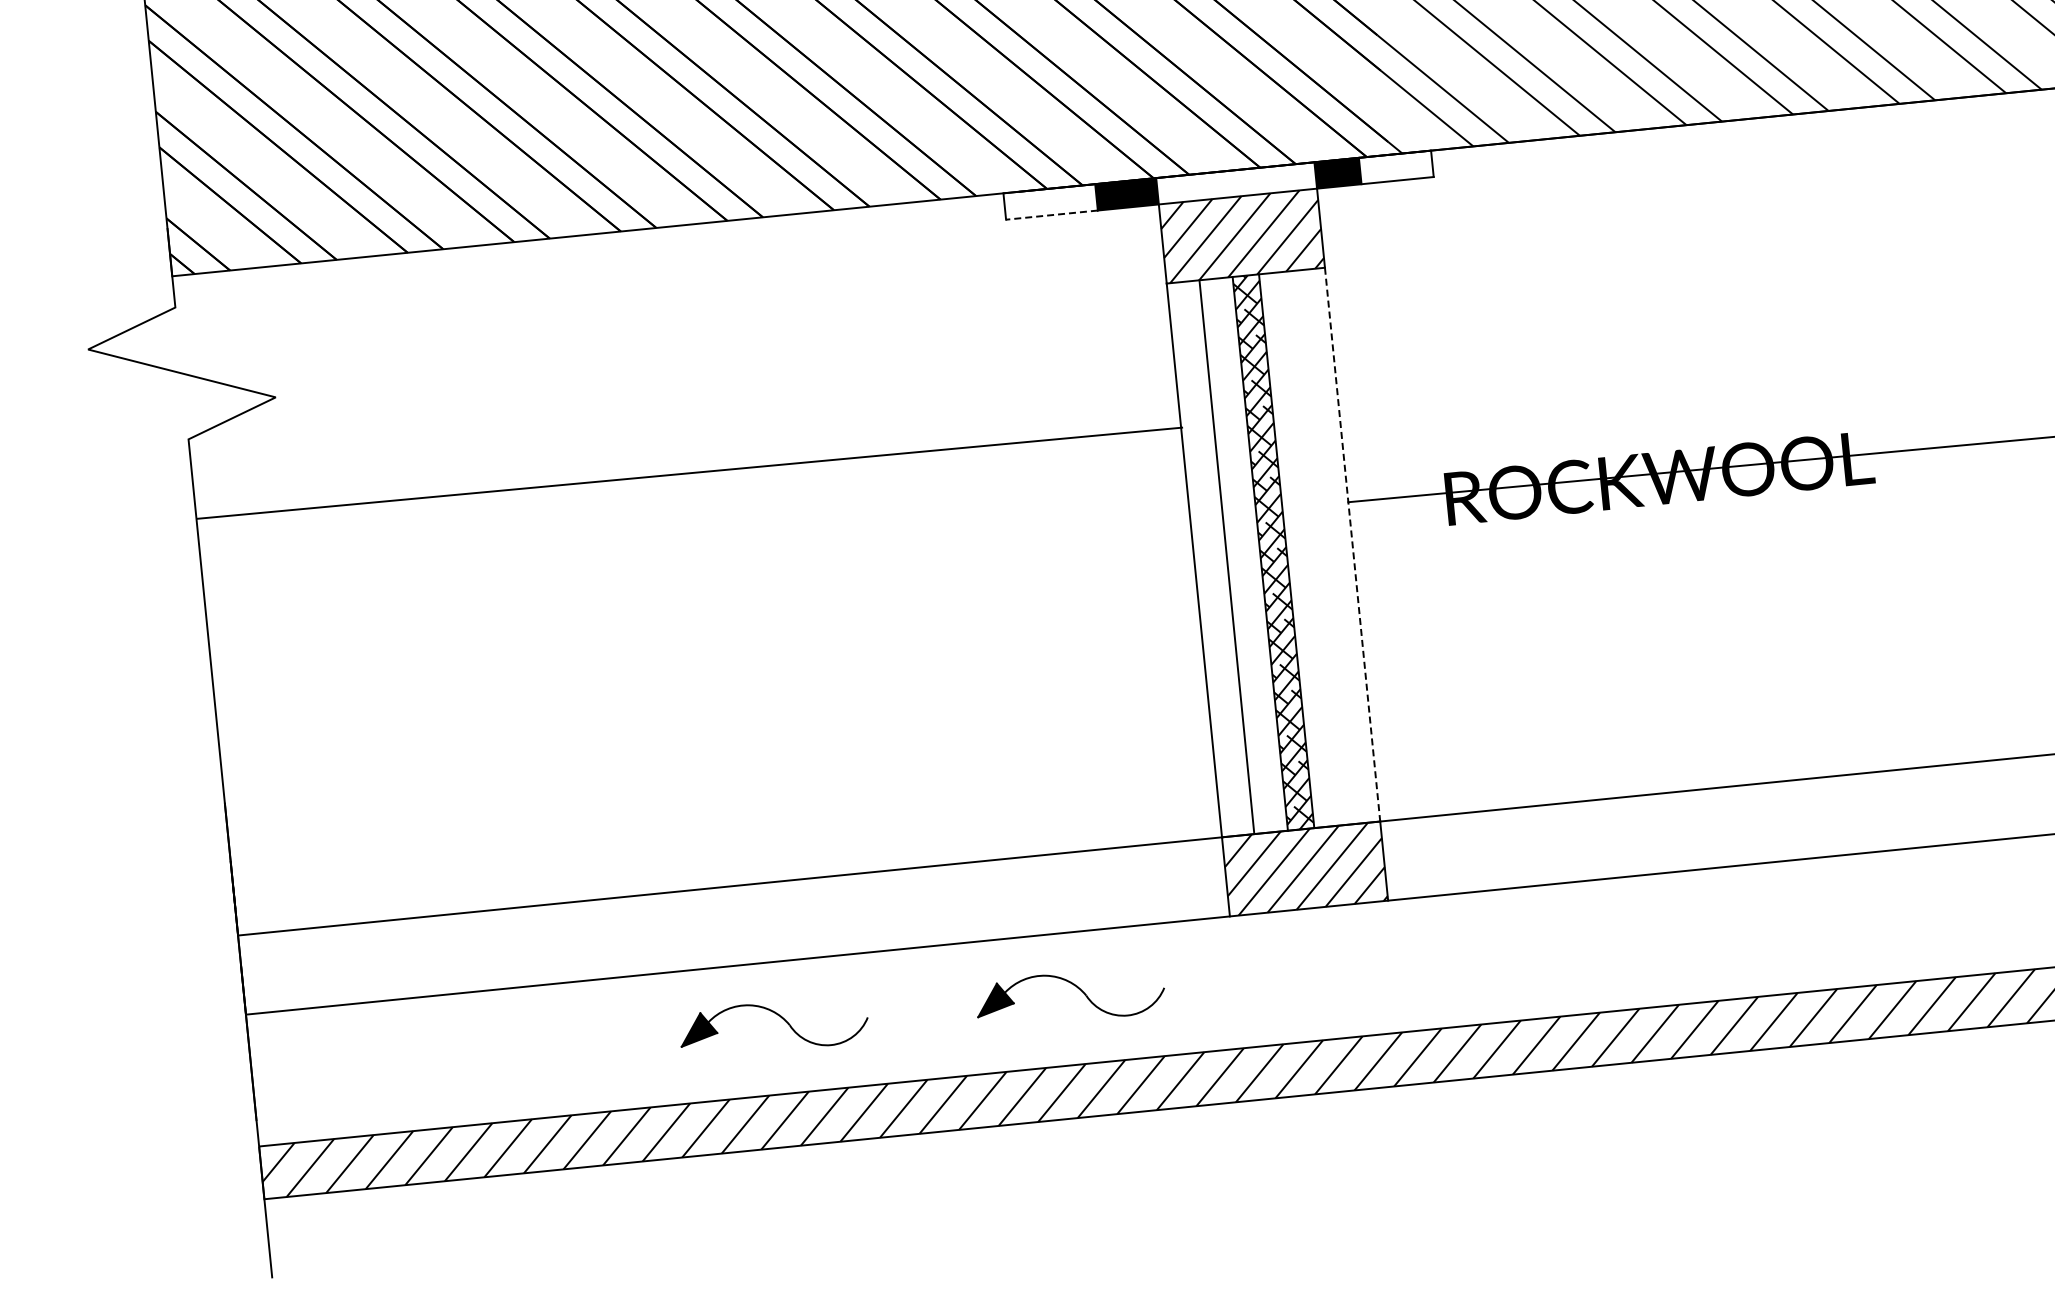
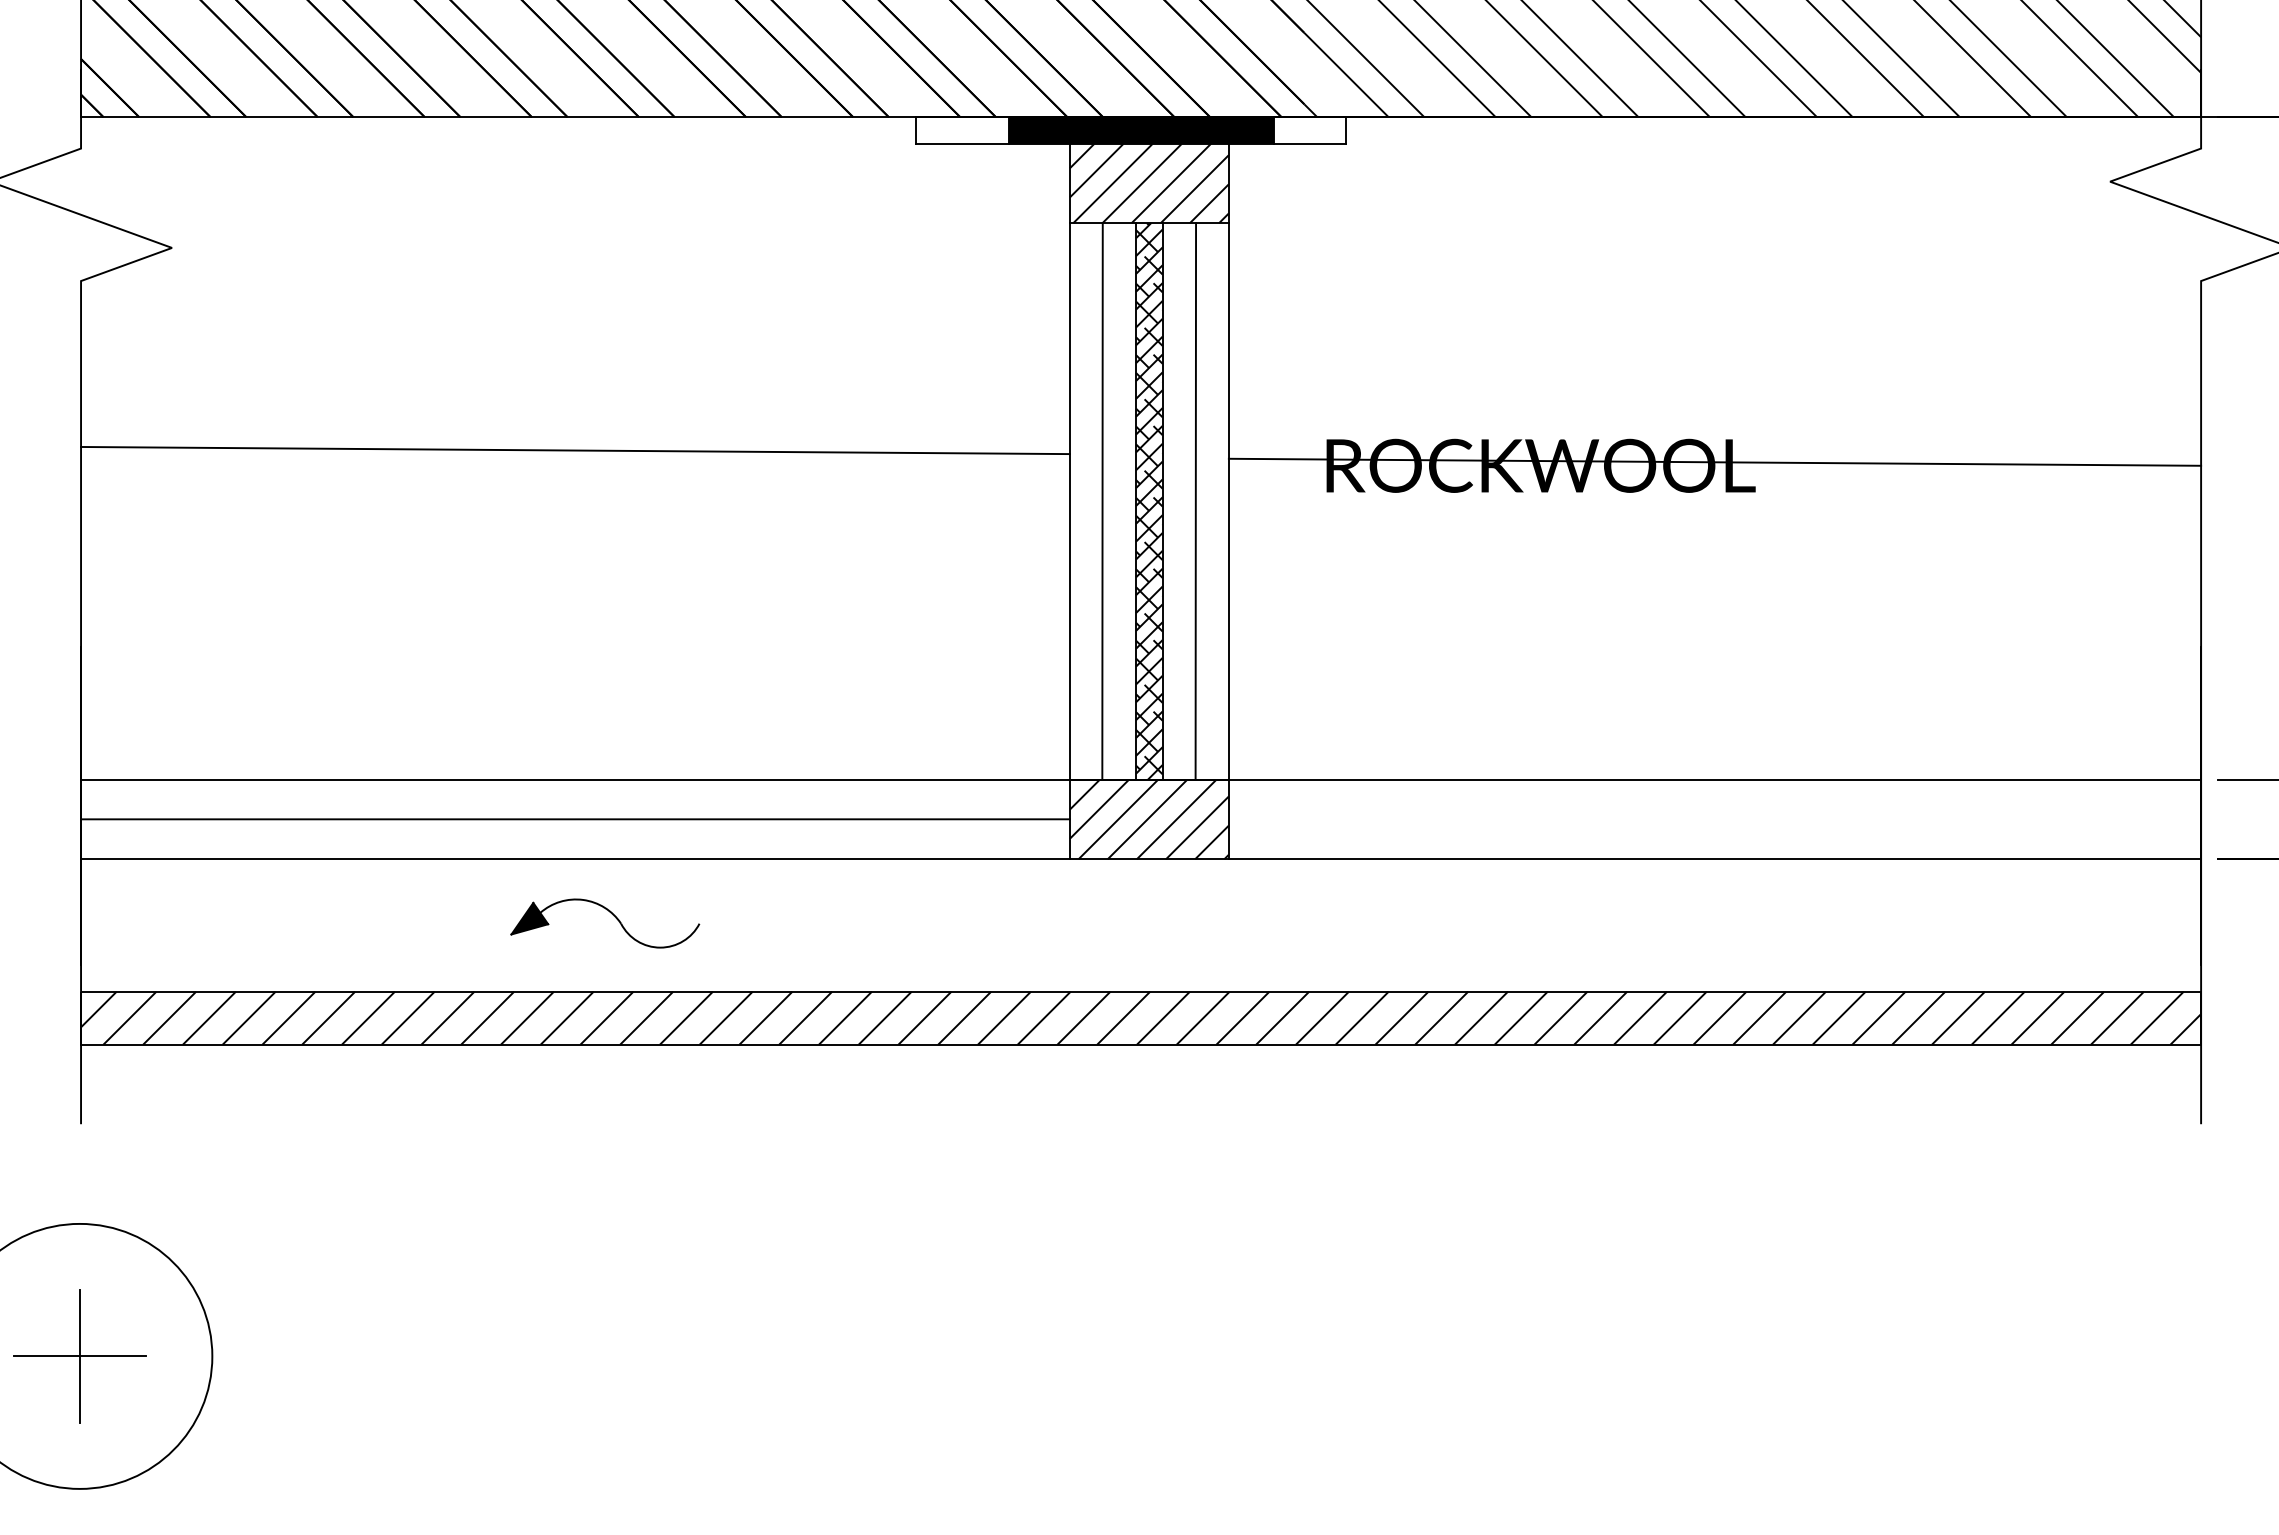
fill: (1235, 183) -> (1148, 130), added
line: (1050, 215) -> (961, 143), dashed -> solid
line: (689, 473) -> (575, 450), moved
line: (1352, 544) -> (1228, 501), dashed -> solid
line: (1319, 548) -> (1195, 501), added
line: (734, 926) -> (575, 819), added
part: (1076, 988) -> (910, 915), removed

